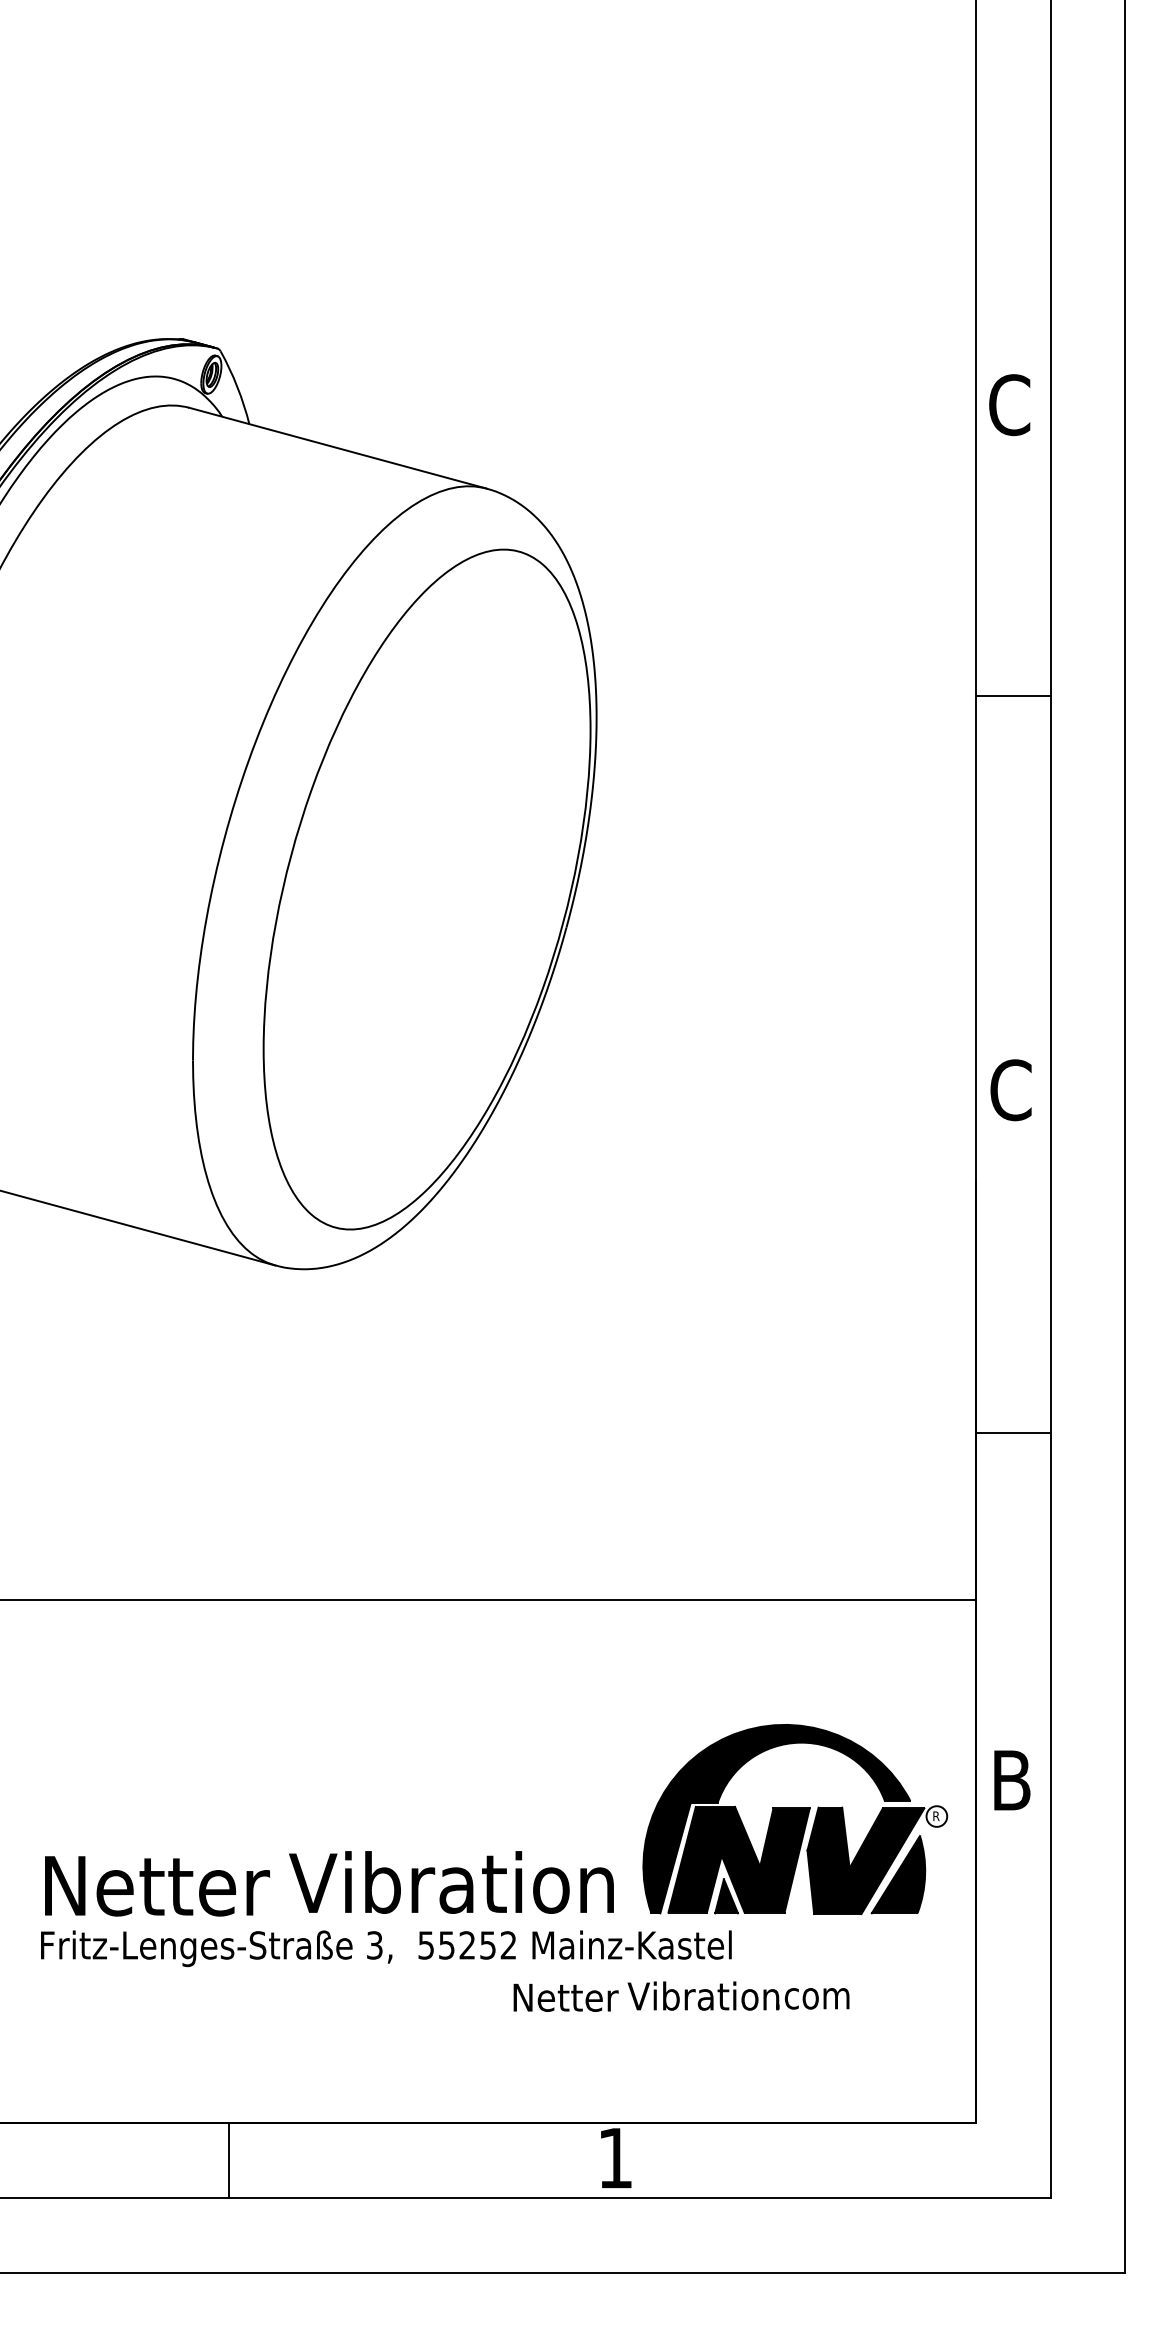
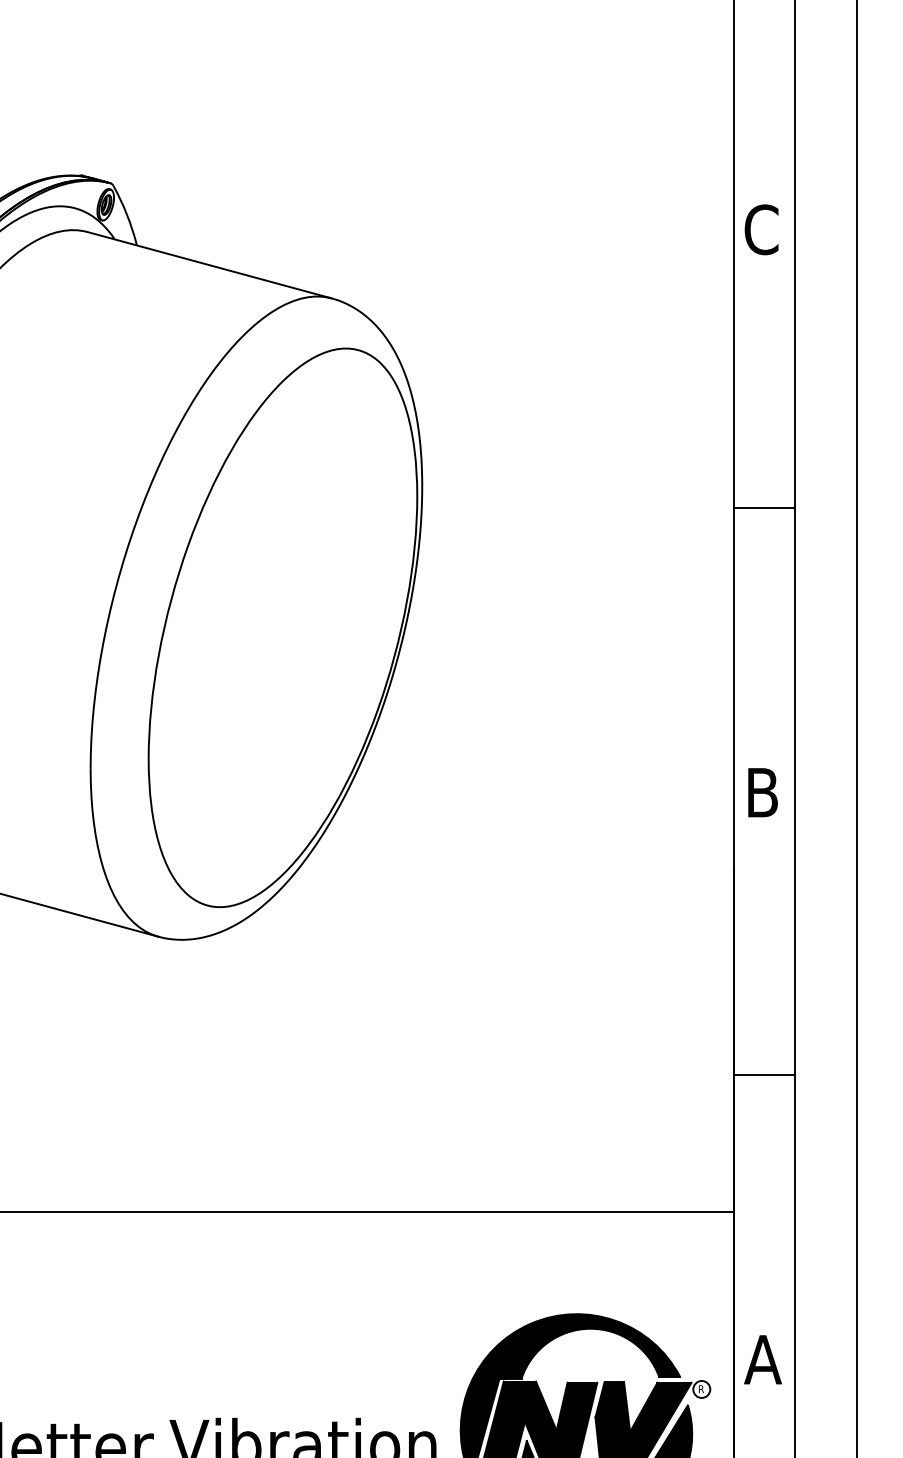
line: (1012, 695) -> (763, 507), moved
text: (1010, 1090) -> (762, 792), C -> B
text: (1011, 1780) -> (763, 1359), B -> A

